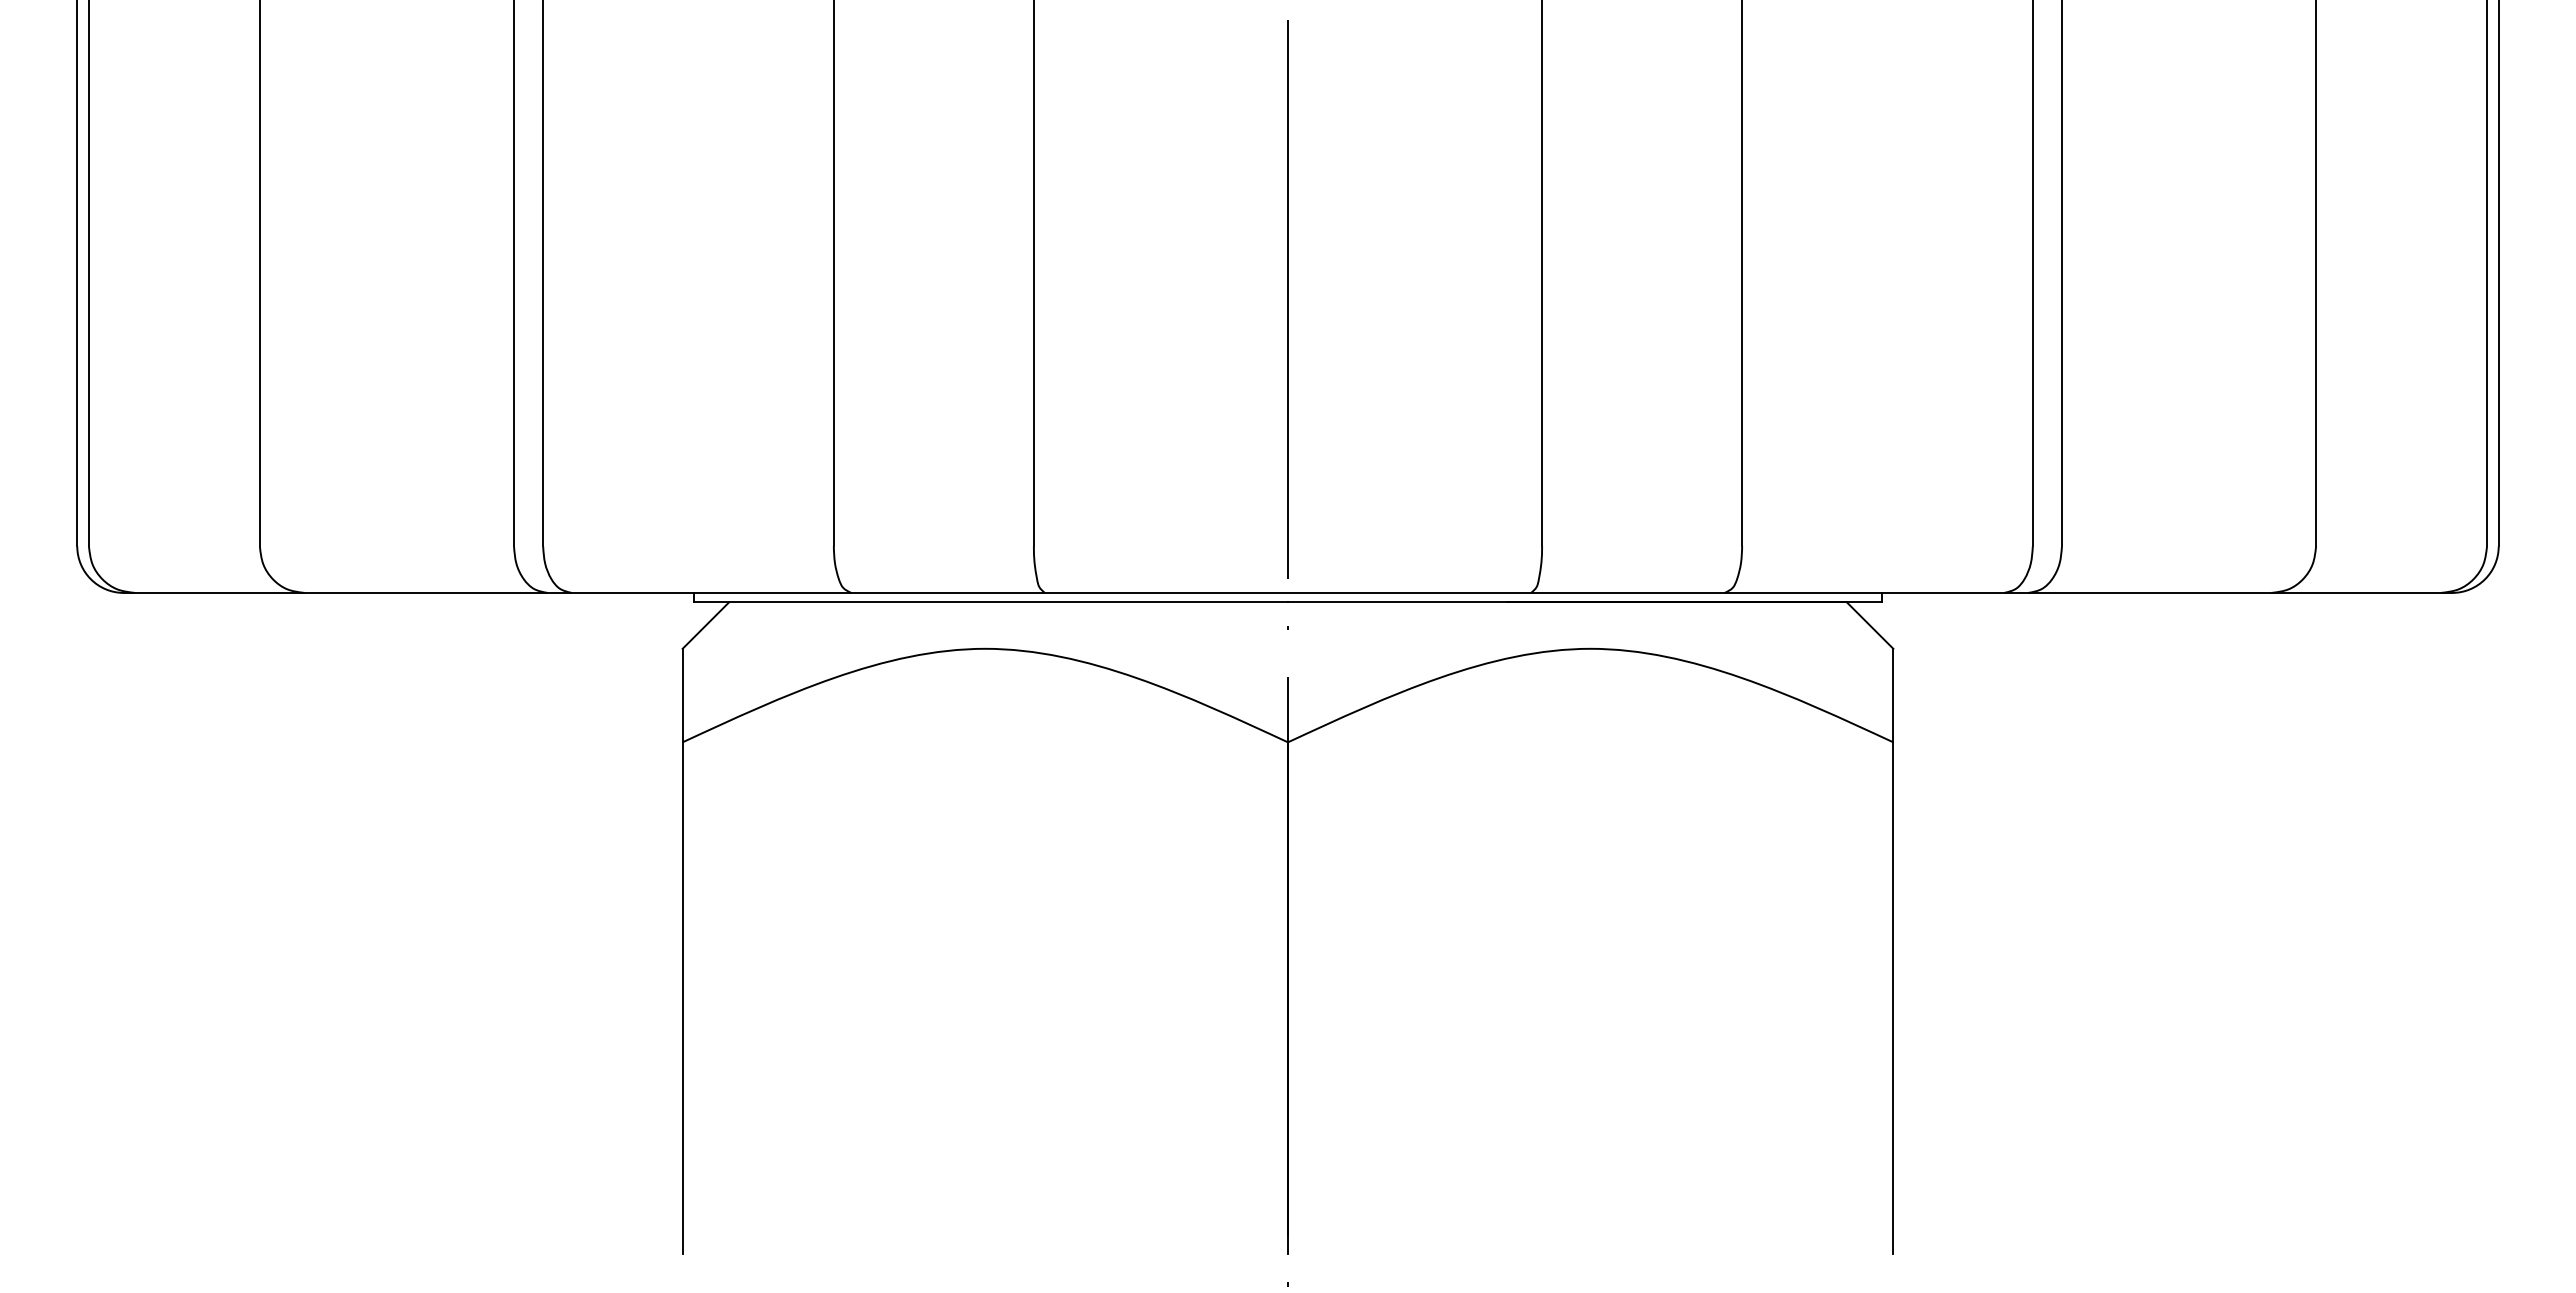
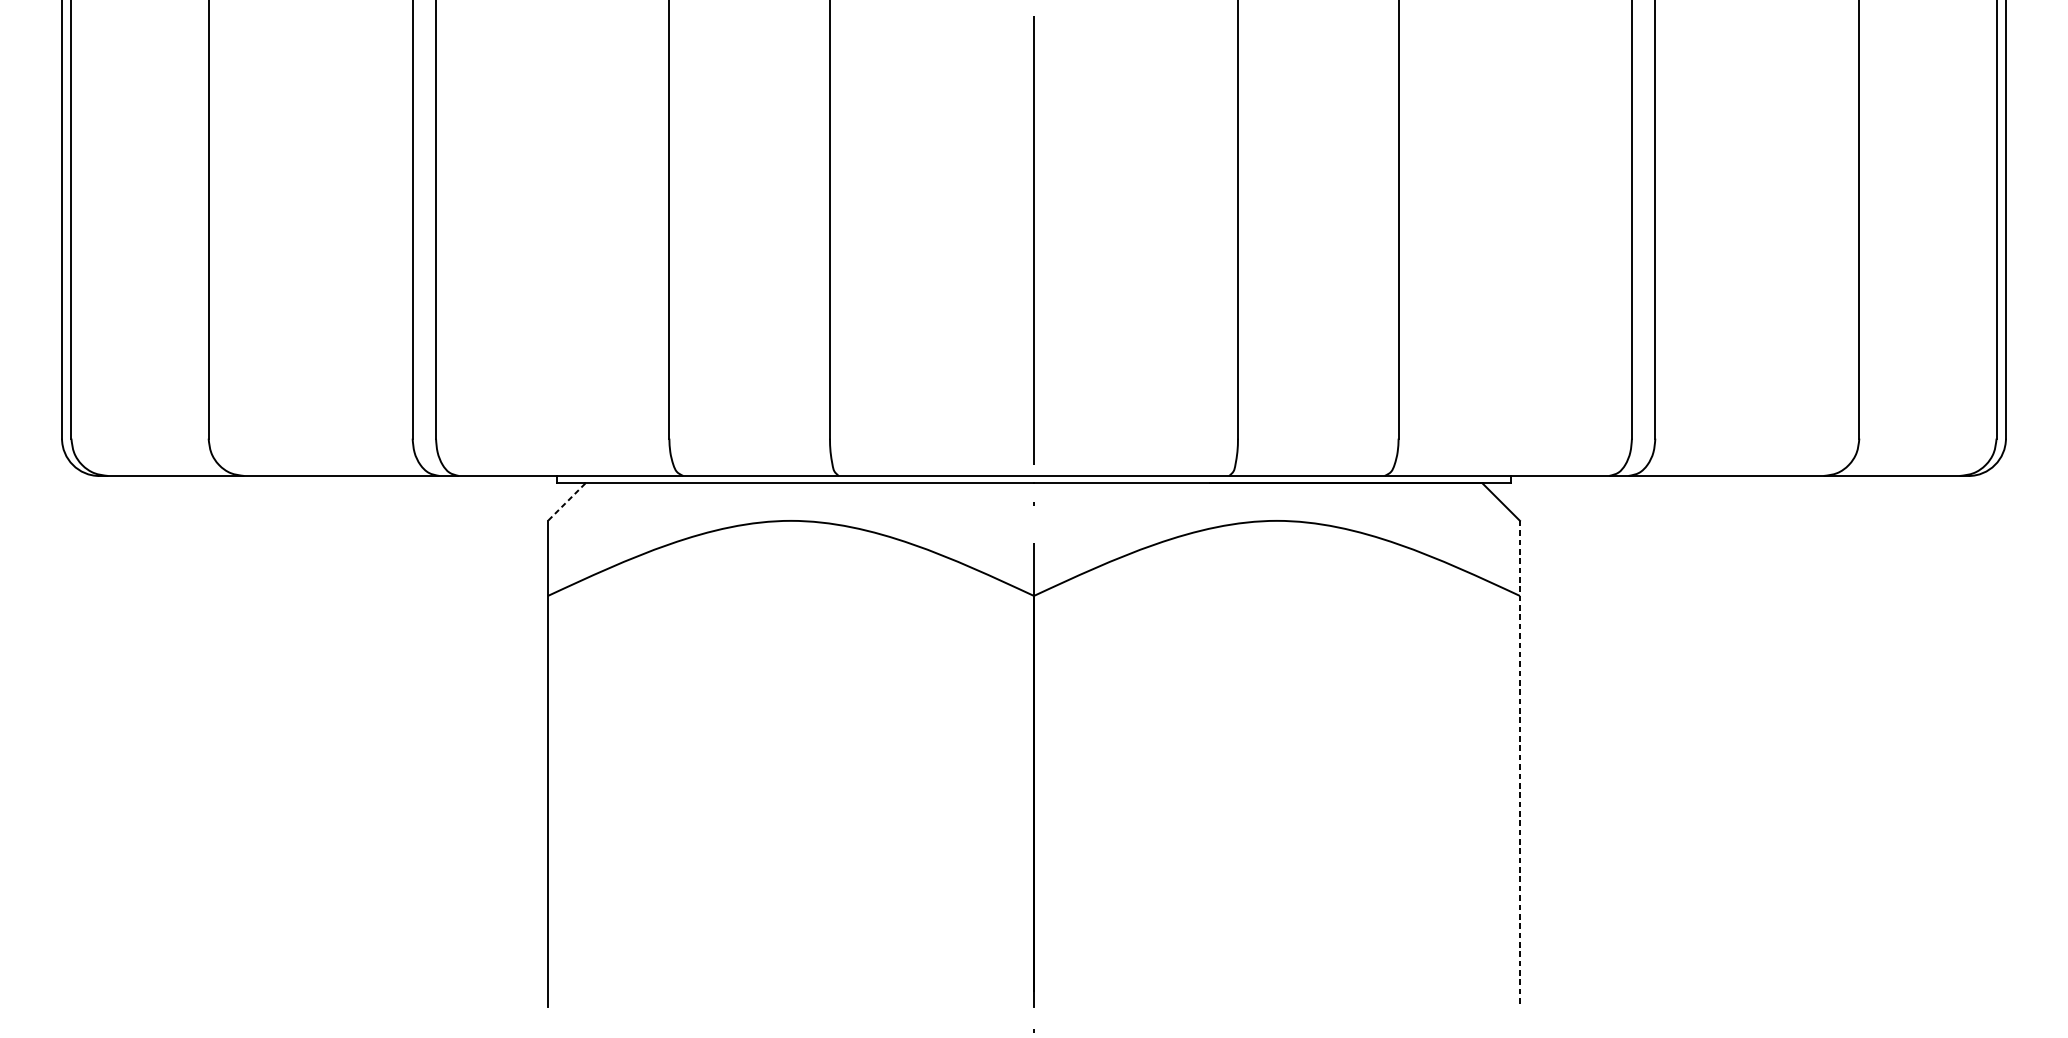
line: (705, 625) -> (566, 502), solid -> dashed
line: (1893, 951) -> (1520, 763), solid -> dashed

